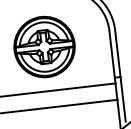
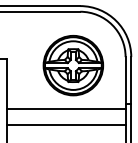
part: (44, 46) -> (73, 65), moved

